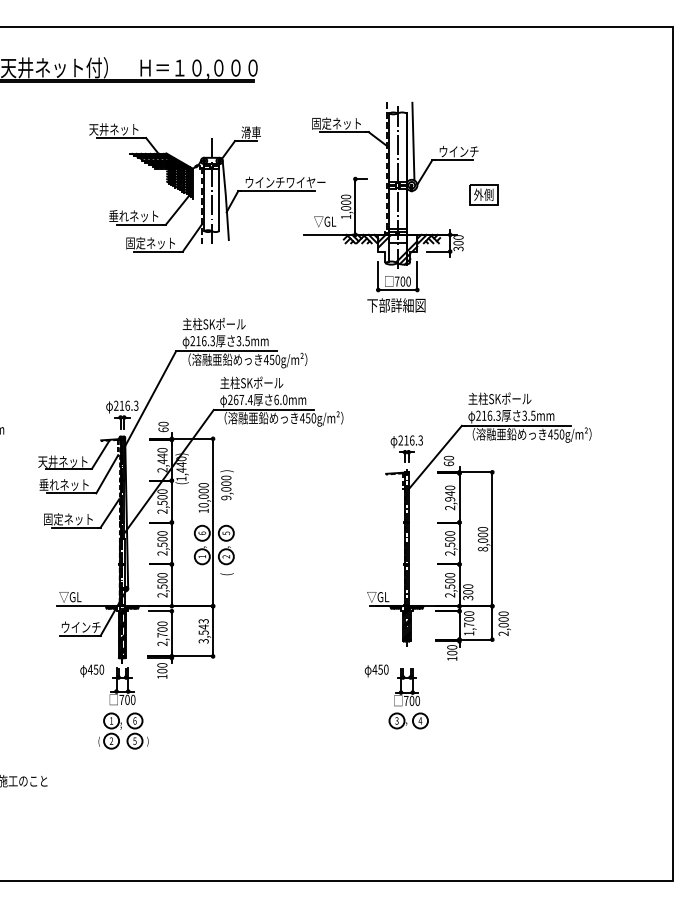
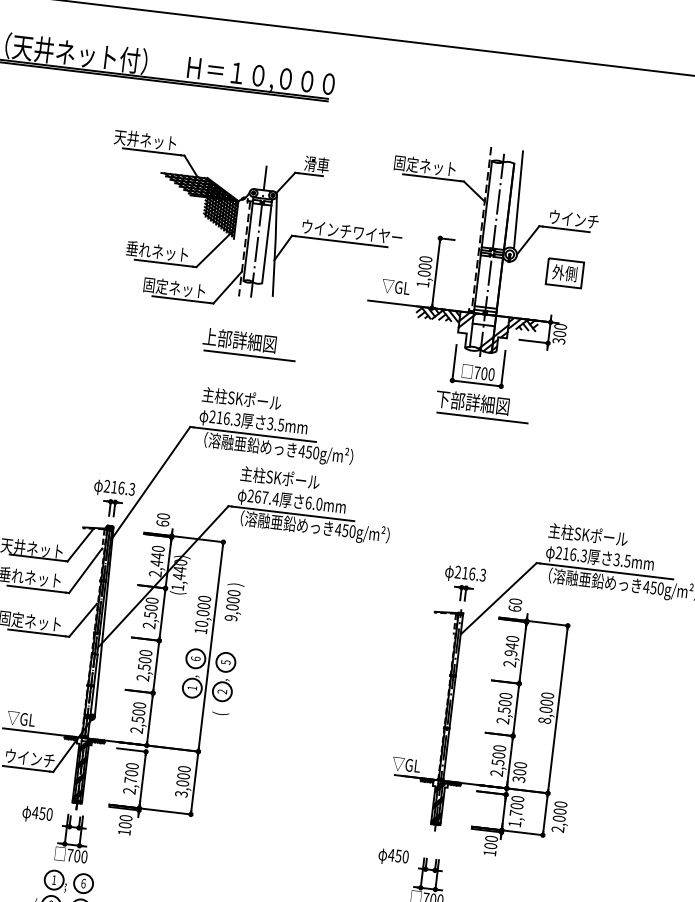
part: (483, 194) -> (564, 272), moved
part: (215, 280) -> (250, 344), added
line: (405, 316) -> (482, 417), added
text: (203, 627) -> (183, 776), 3,543 -> 3,000

